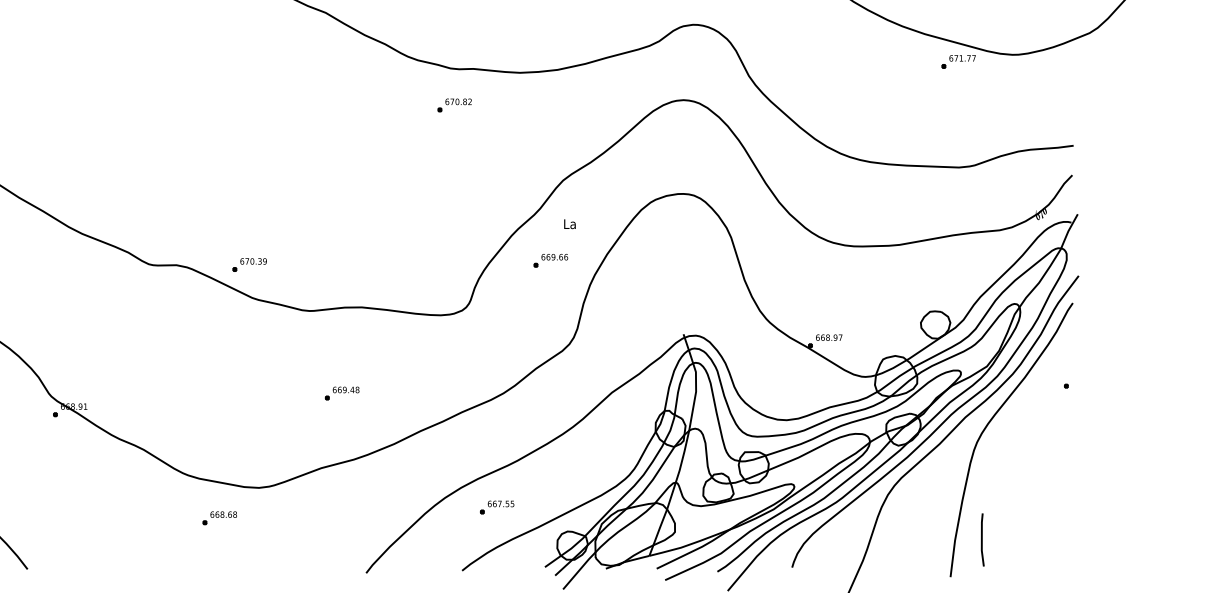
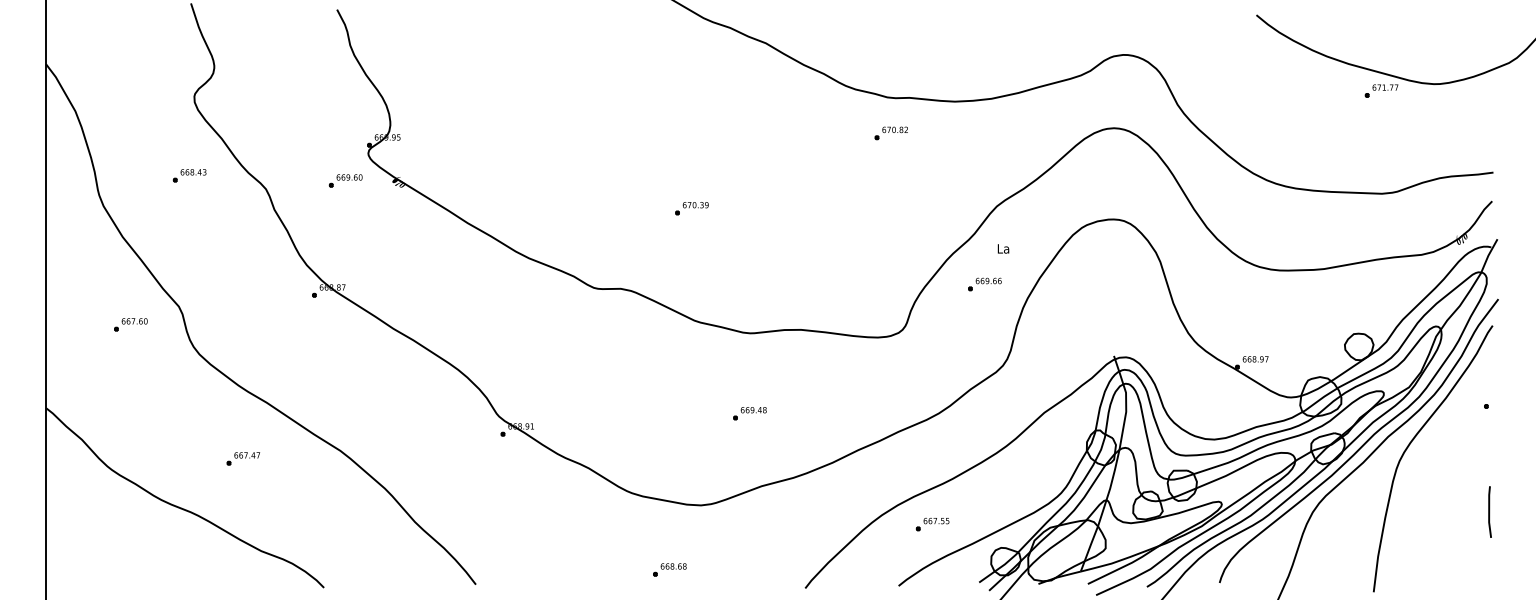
part: (249, 264) -> (691, 208), moved
part: (341, 393) -> (749, 413), moved
part: (219, 517) -> (669, 569), moved
line: (982, 539) -> (1489, 511), moved

